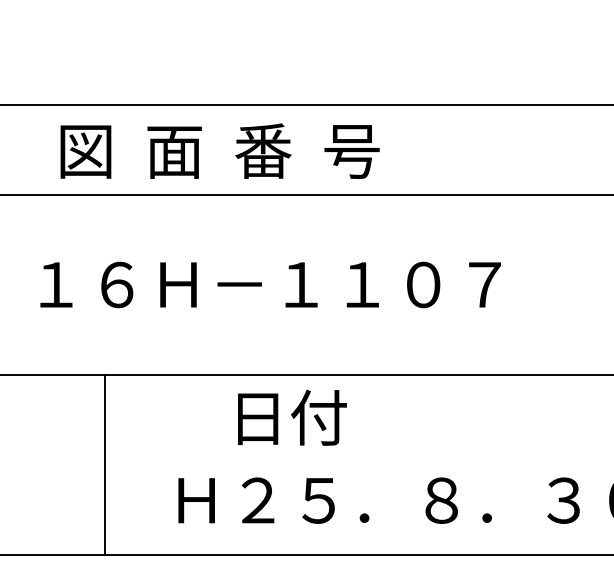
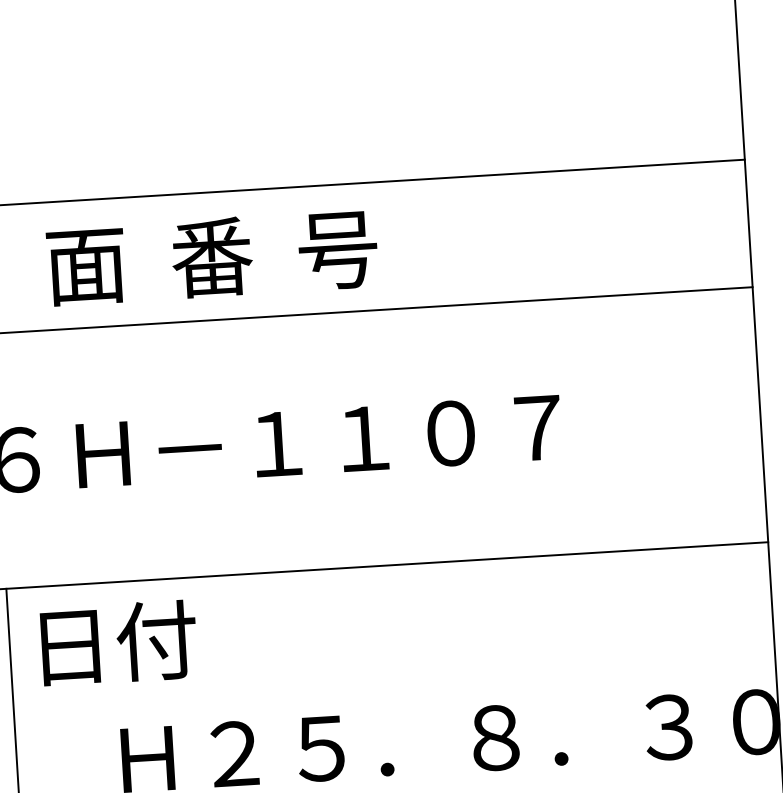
text: (292, 417) -> (119, 642), moved

